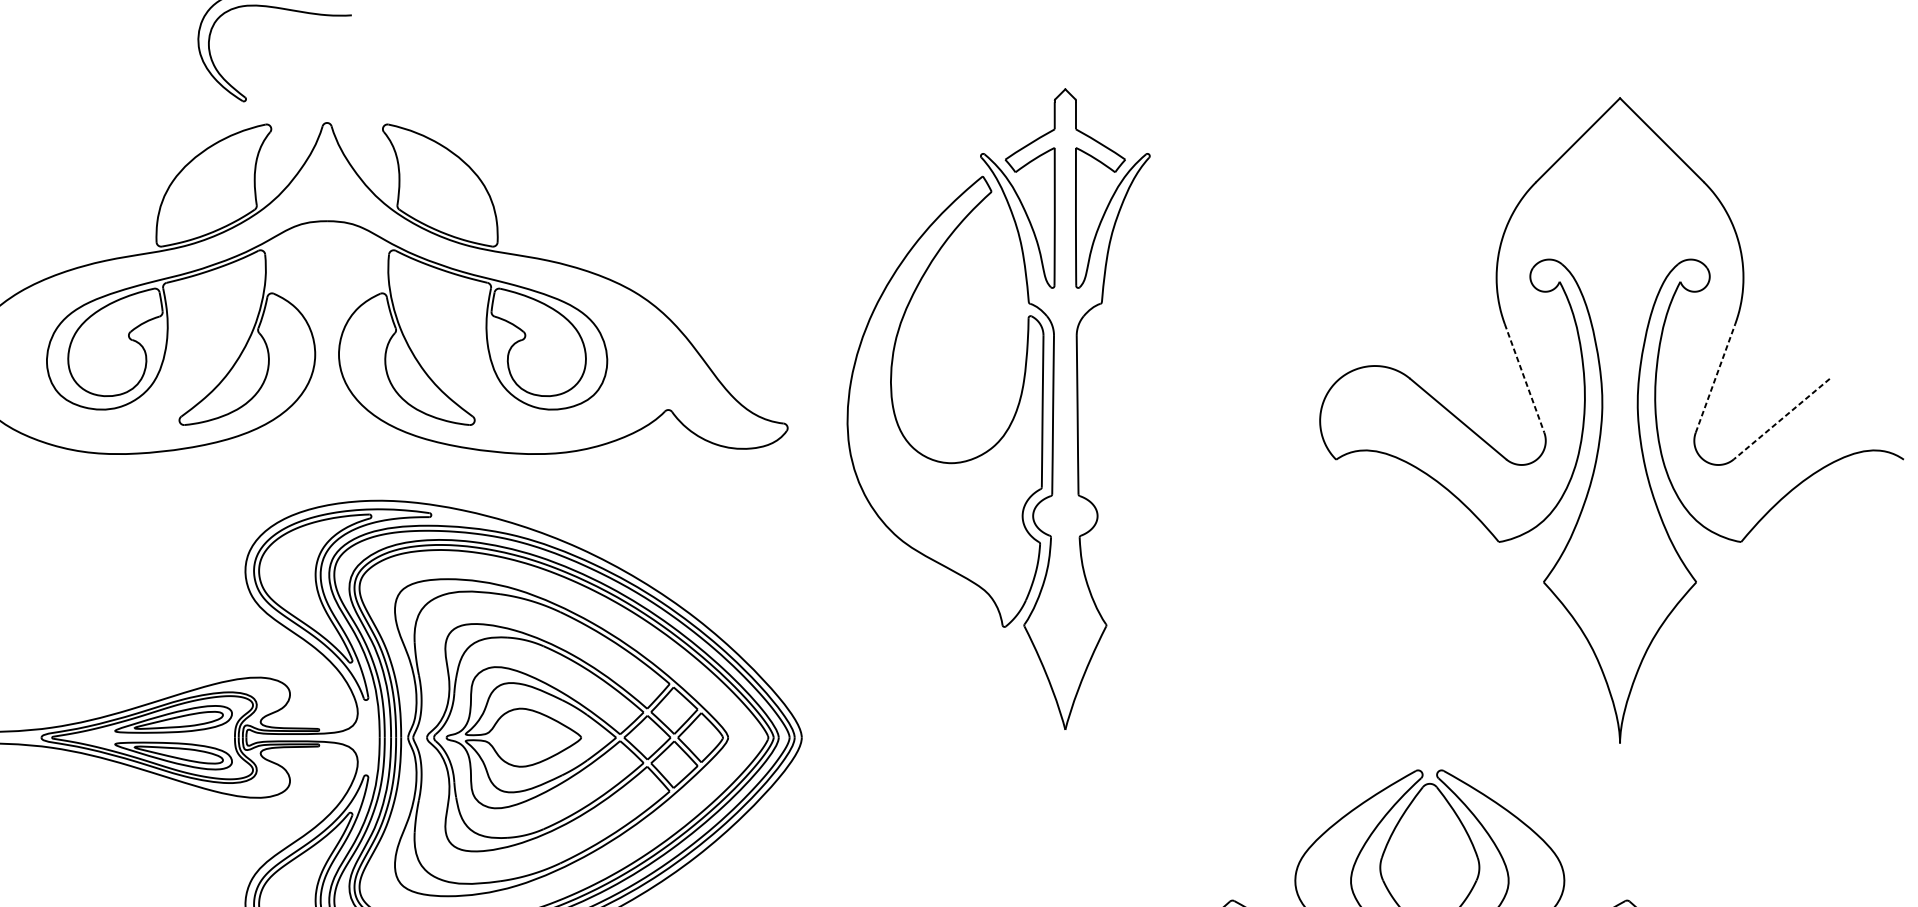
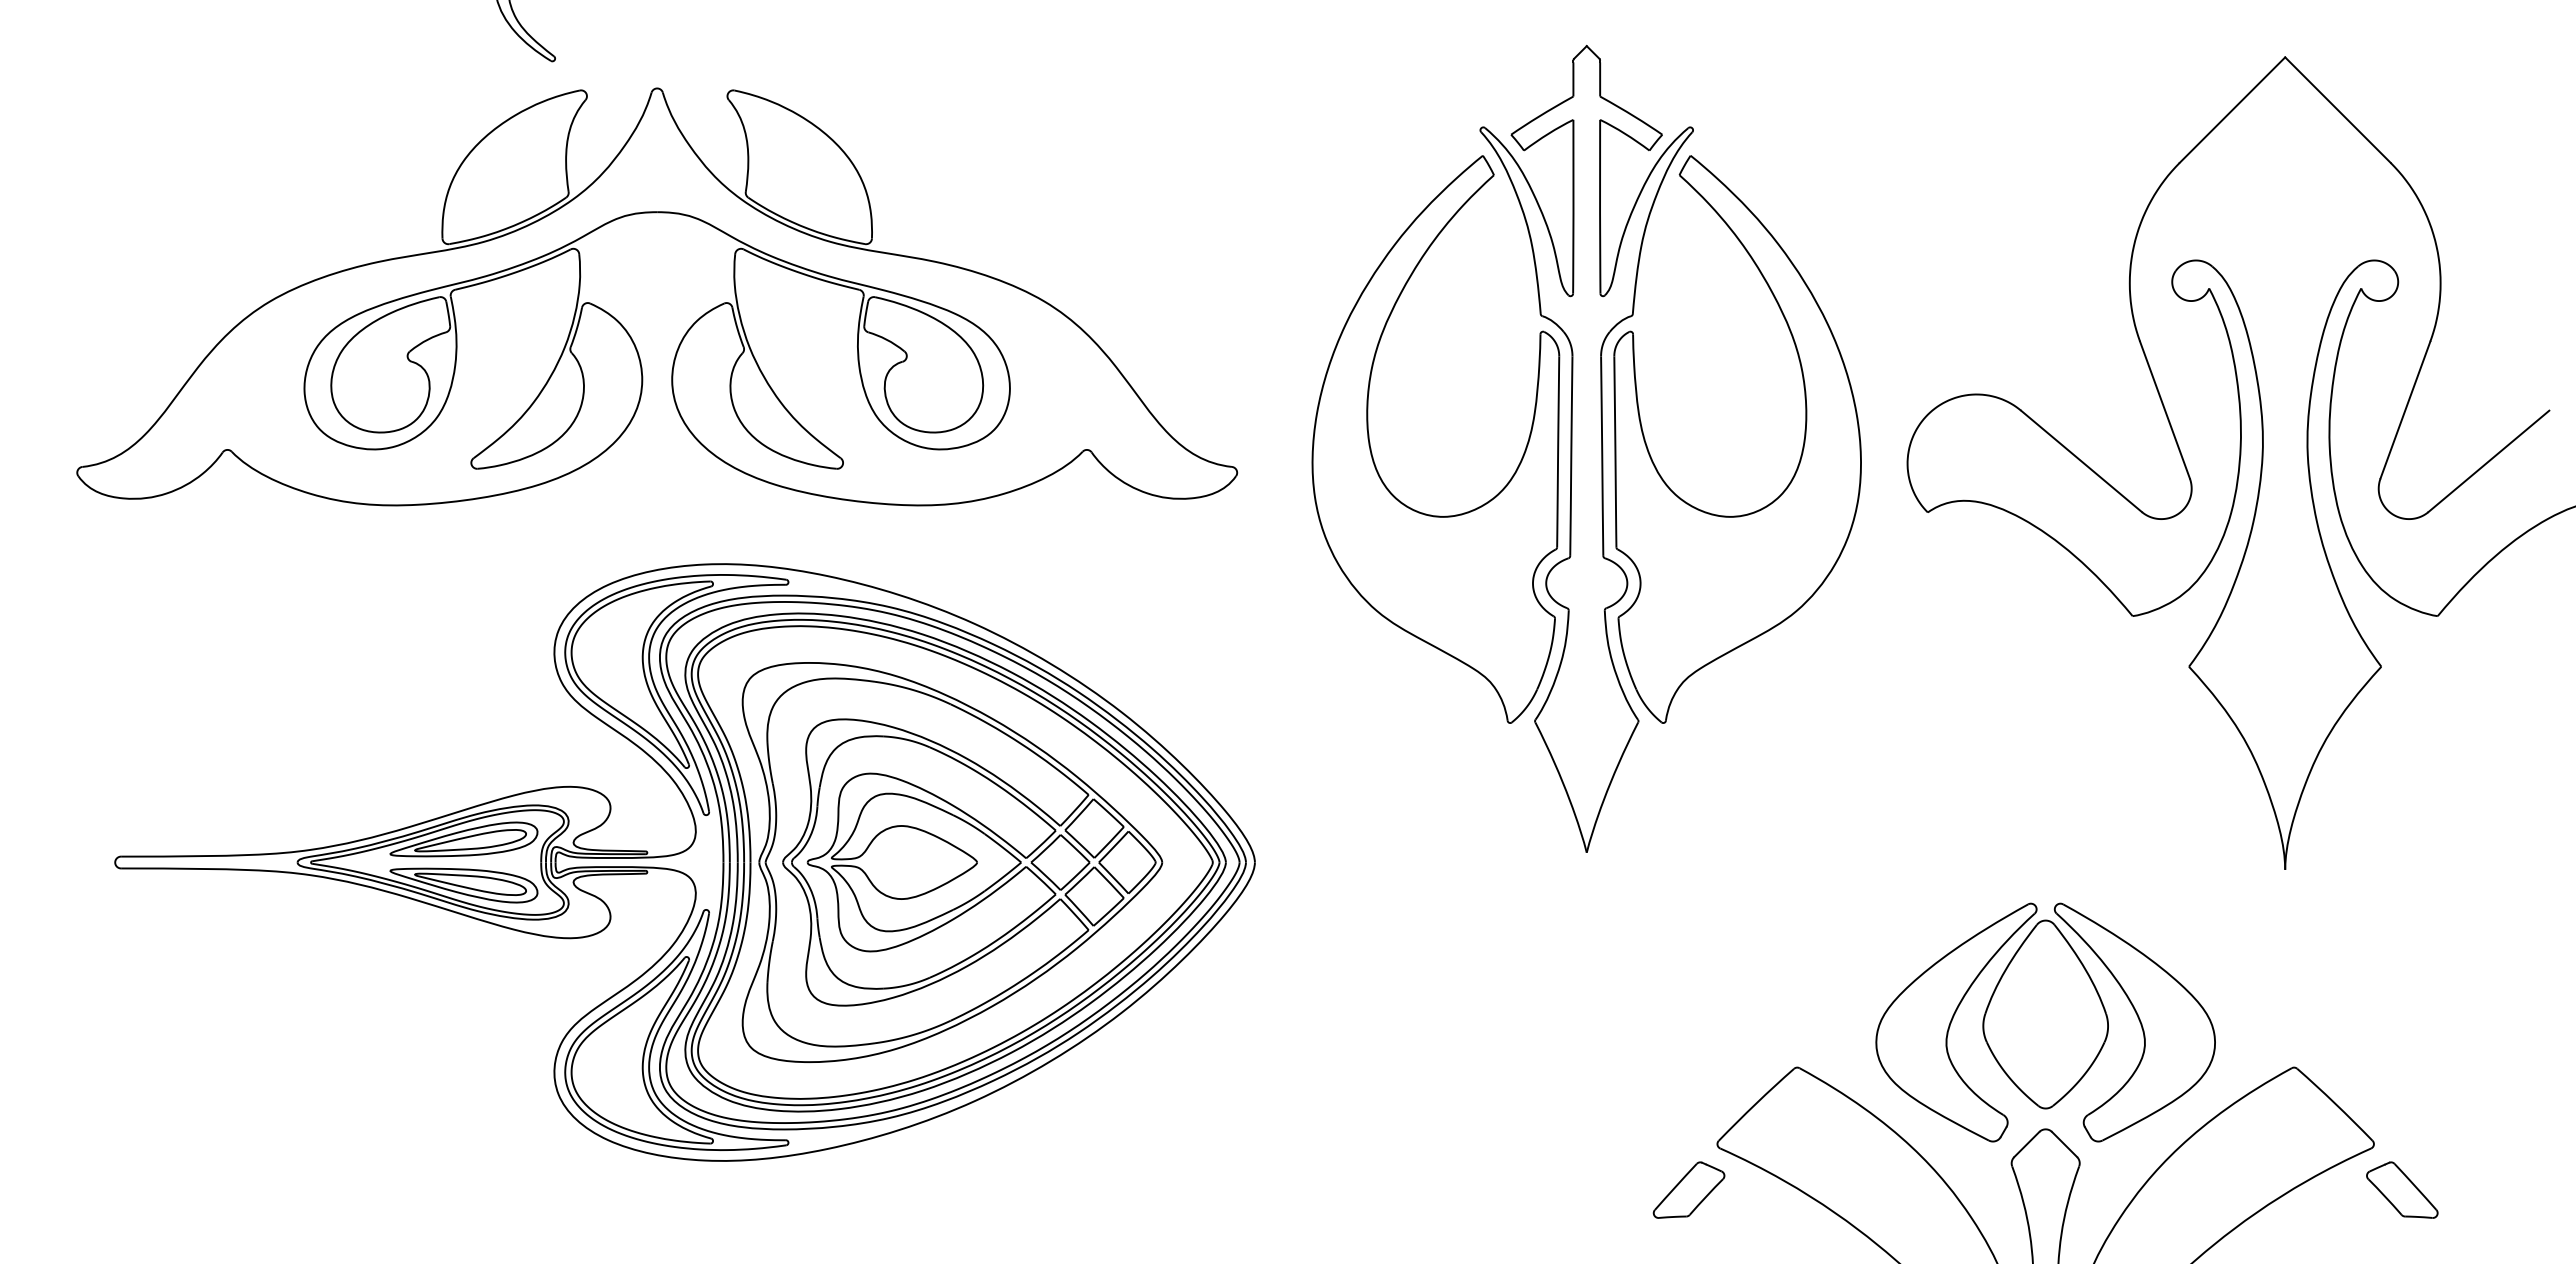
line: (1524, 378) -> (2164, 410), dashed -> solid
line: (1715, 378) -> (2405, 410), dashed -> solid
part: (1235, 414) -> (1800, 455), added
line: (1781, 419) -> (2488, 461), dashed -> solid

